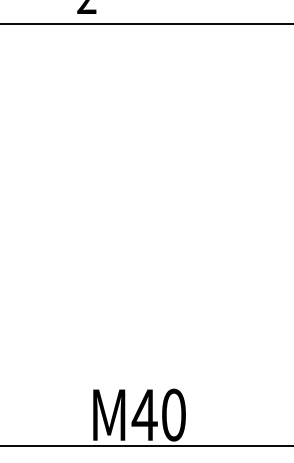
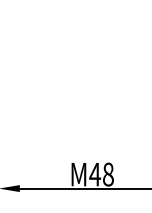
text: (174, 414) -> (108, 174), M40 -> M48

